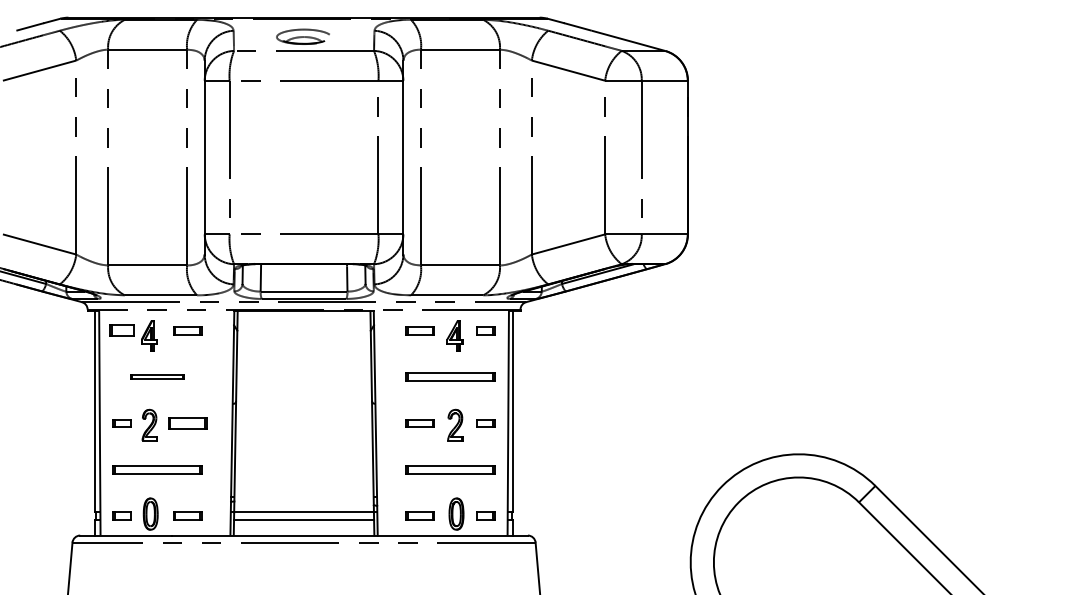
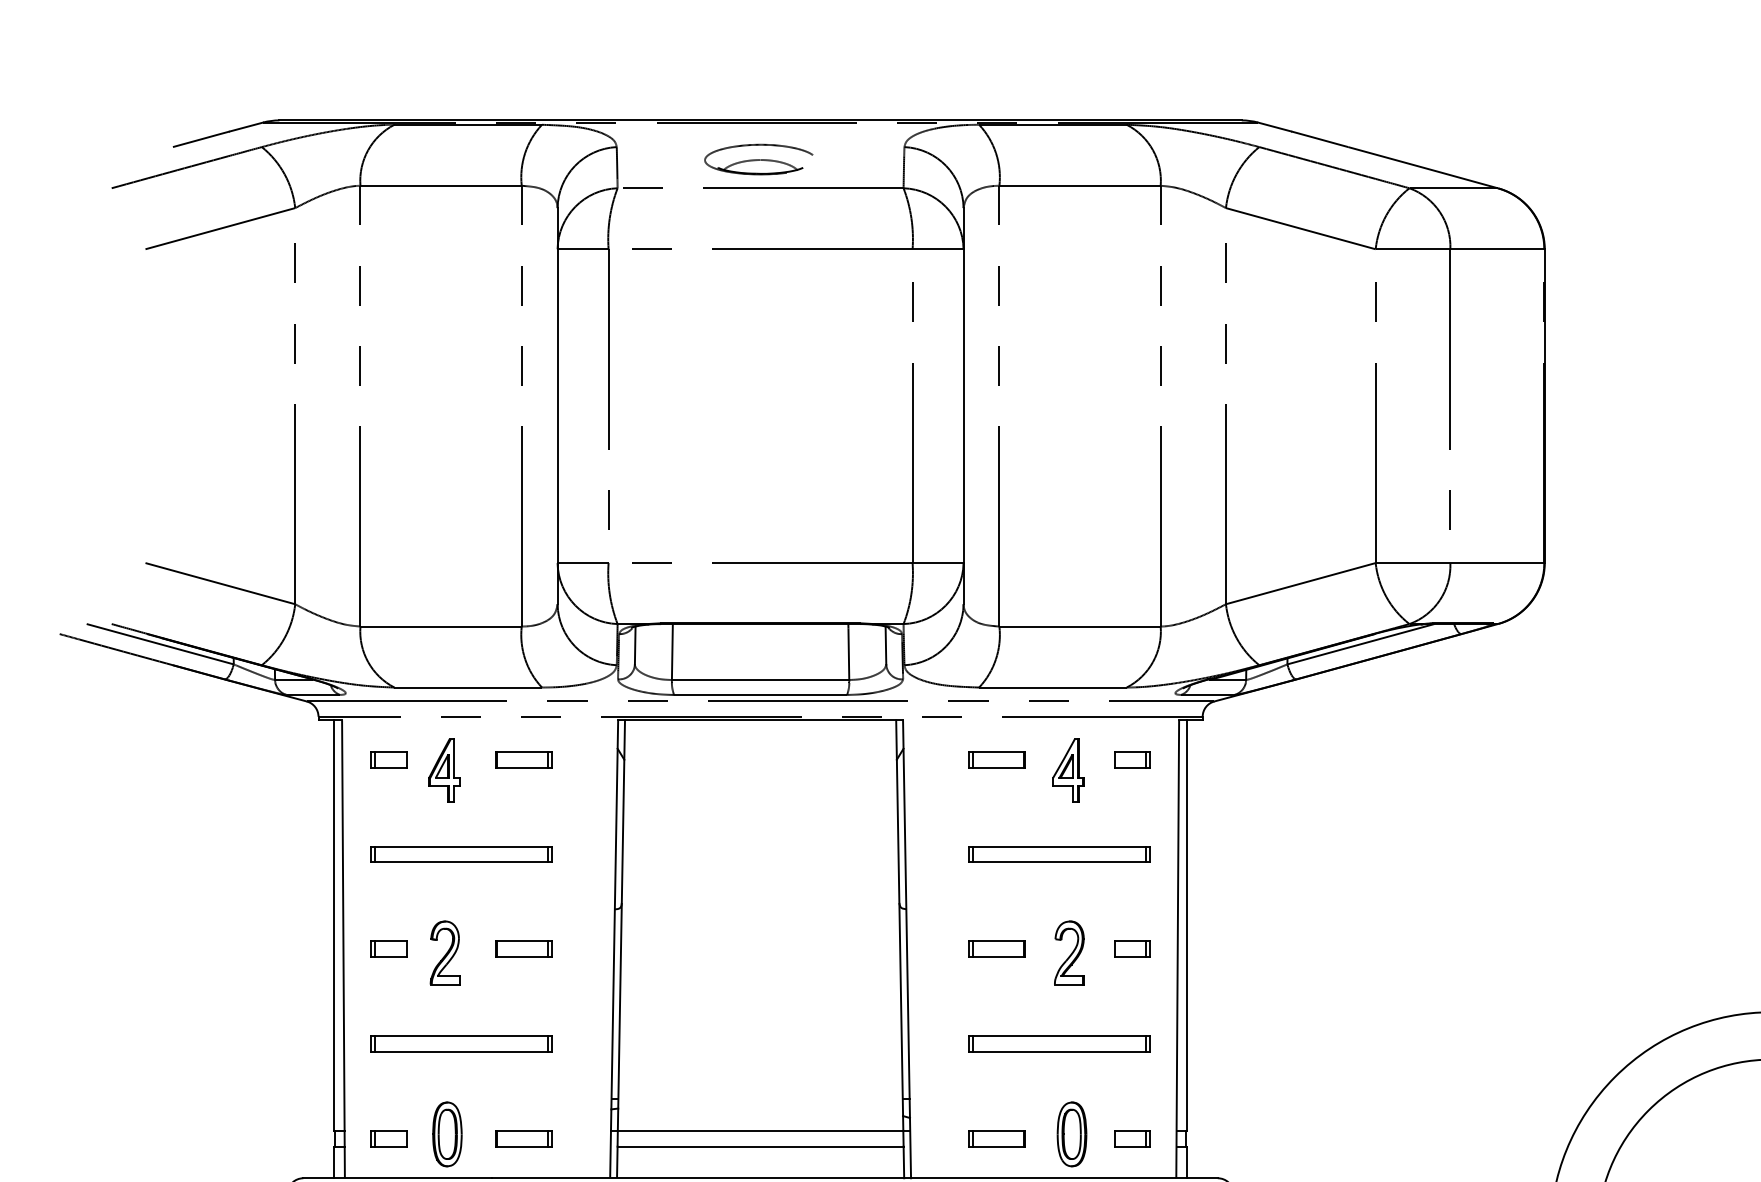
part: (121, 330) -> (387, 759), size x0.71
part: (157, 376) -> (461, 853), size x1.67
part: (187, 423) -> (522, 949), size x0.71

